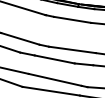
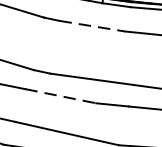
line: (72, 19) -> (92, 25), solid -> dashed
line: (55, 59) -> (62, 96), solid -> dashed

